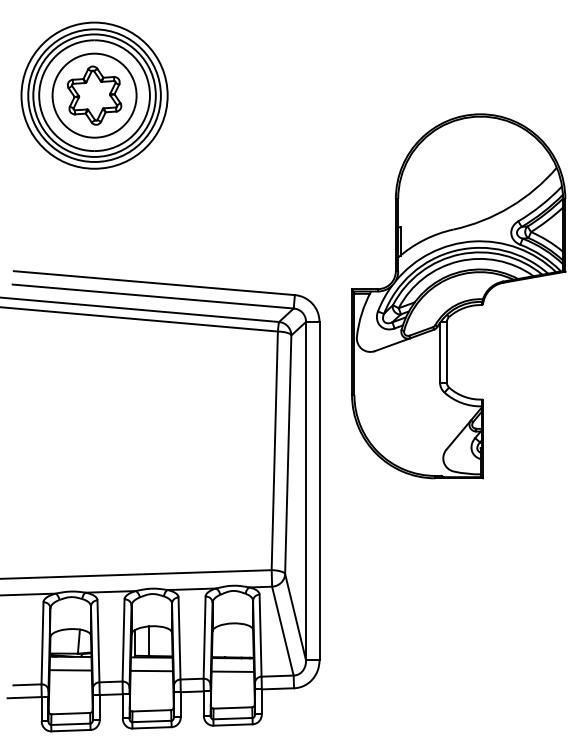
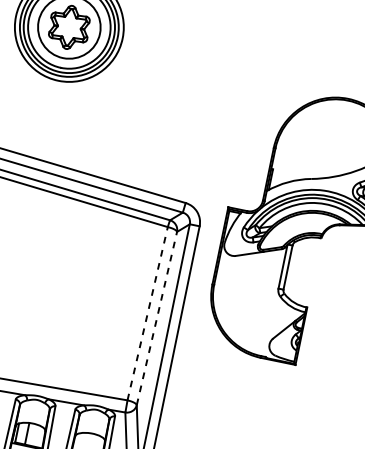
line: (274, 450) -> (147, 313), solid -> dashed
line: (288, 454) -> (157, 318), solid -> dashed

